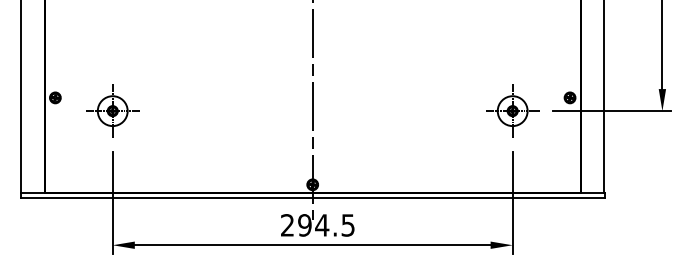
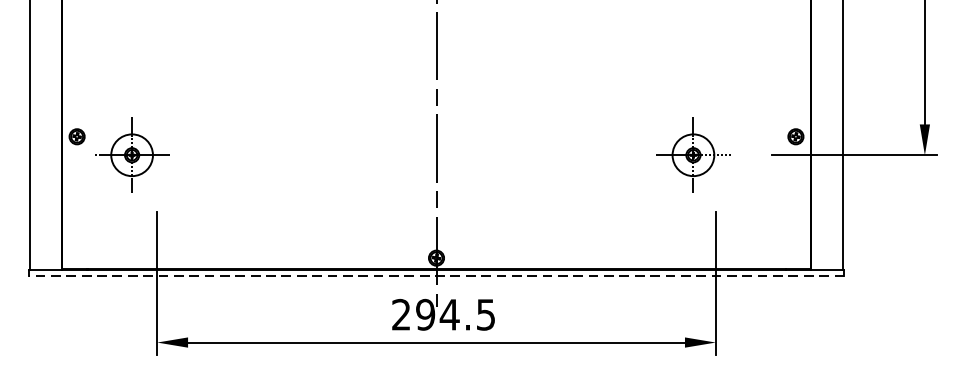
part: (112, 110) -> (131, 154), moved
part: (512, 110) -> (693, 154), moved
line: (312, 197) -> (436, 275), solid -> dashed

